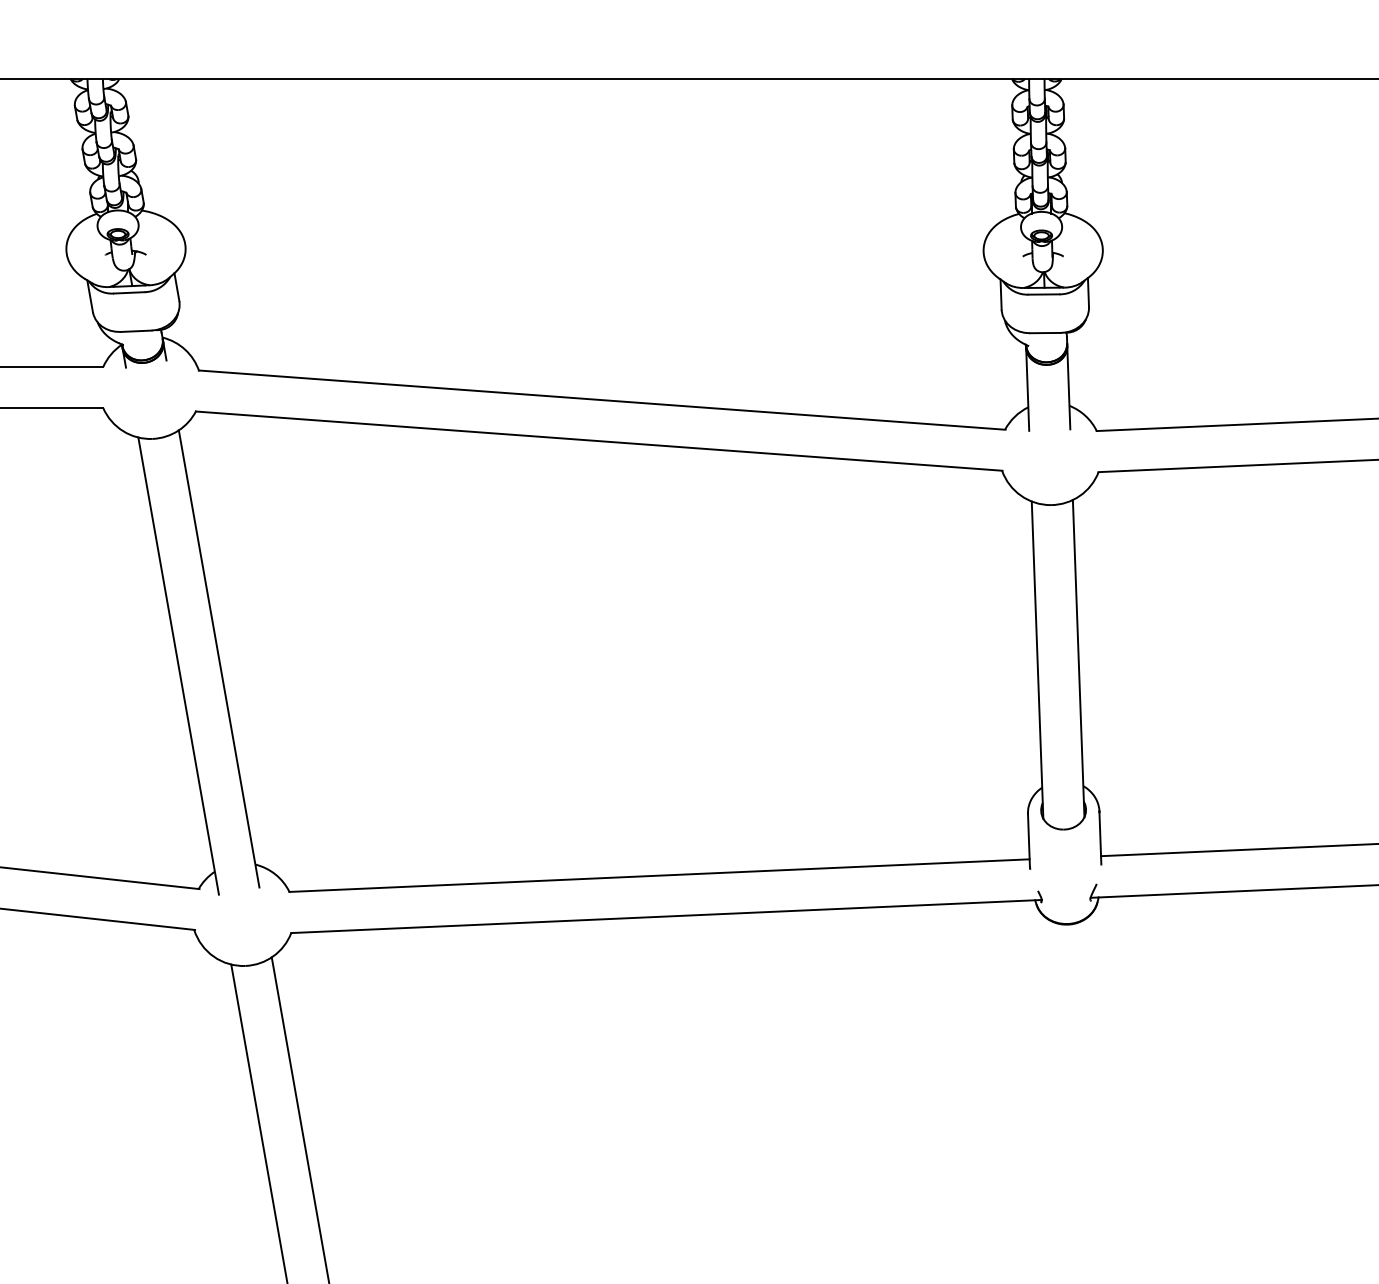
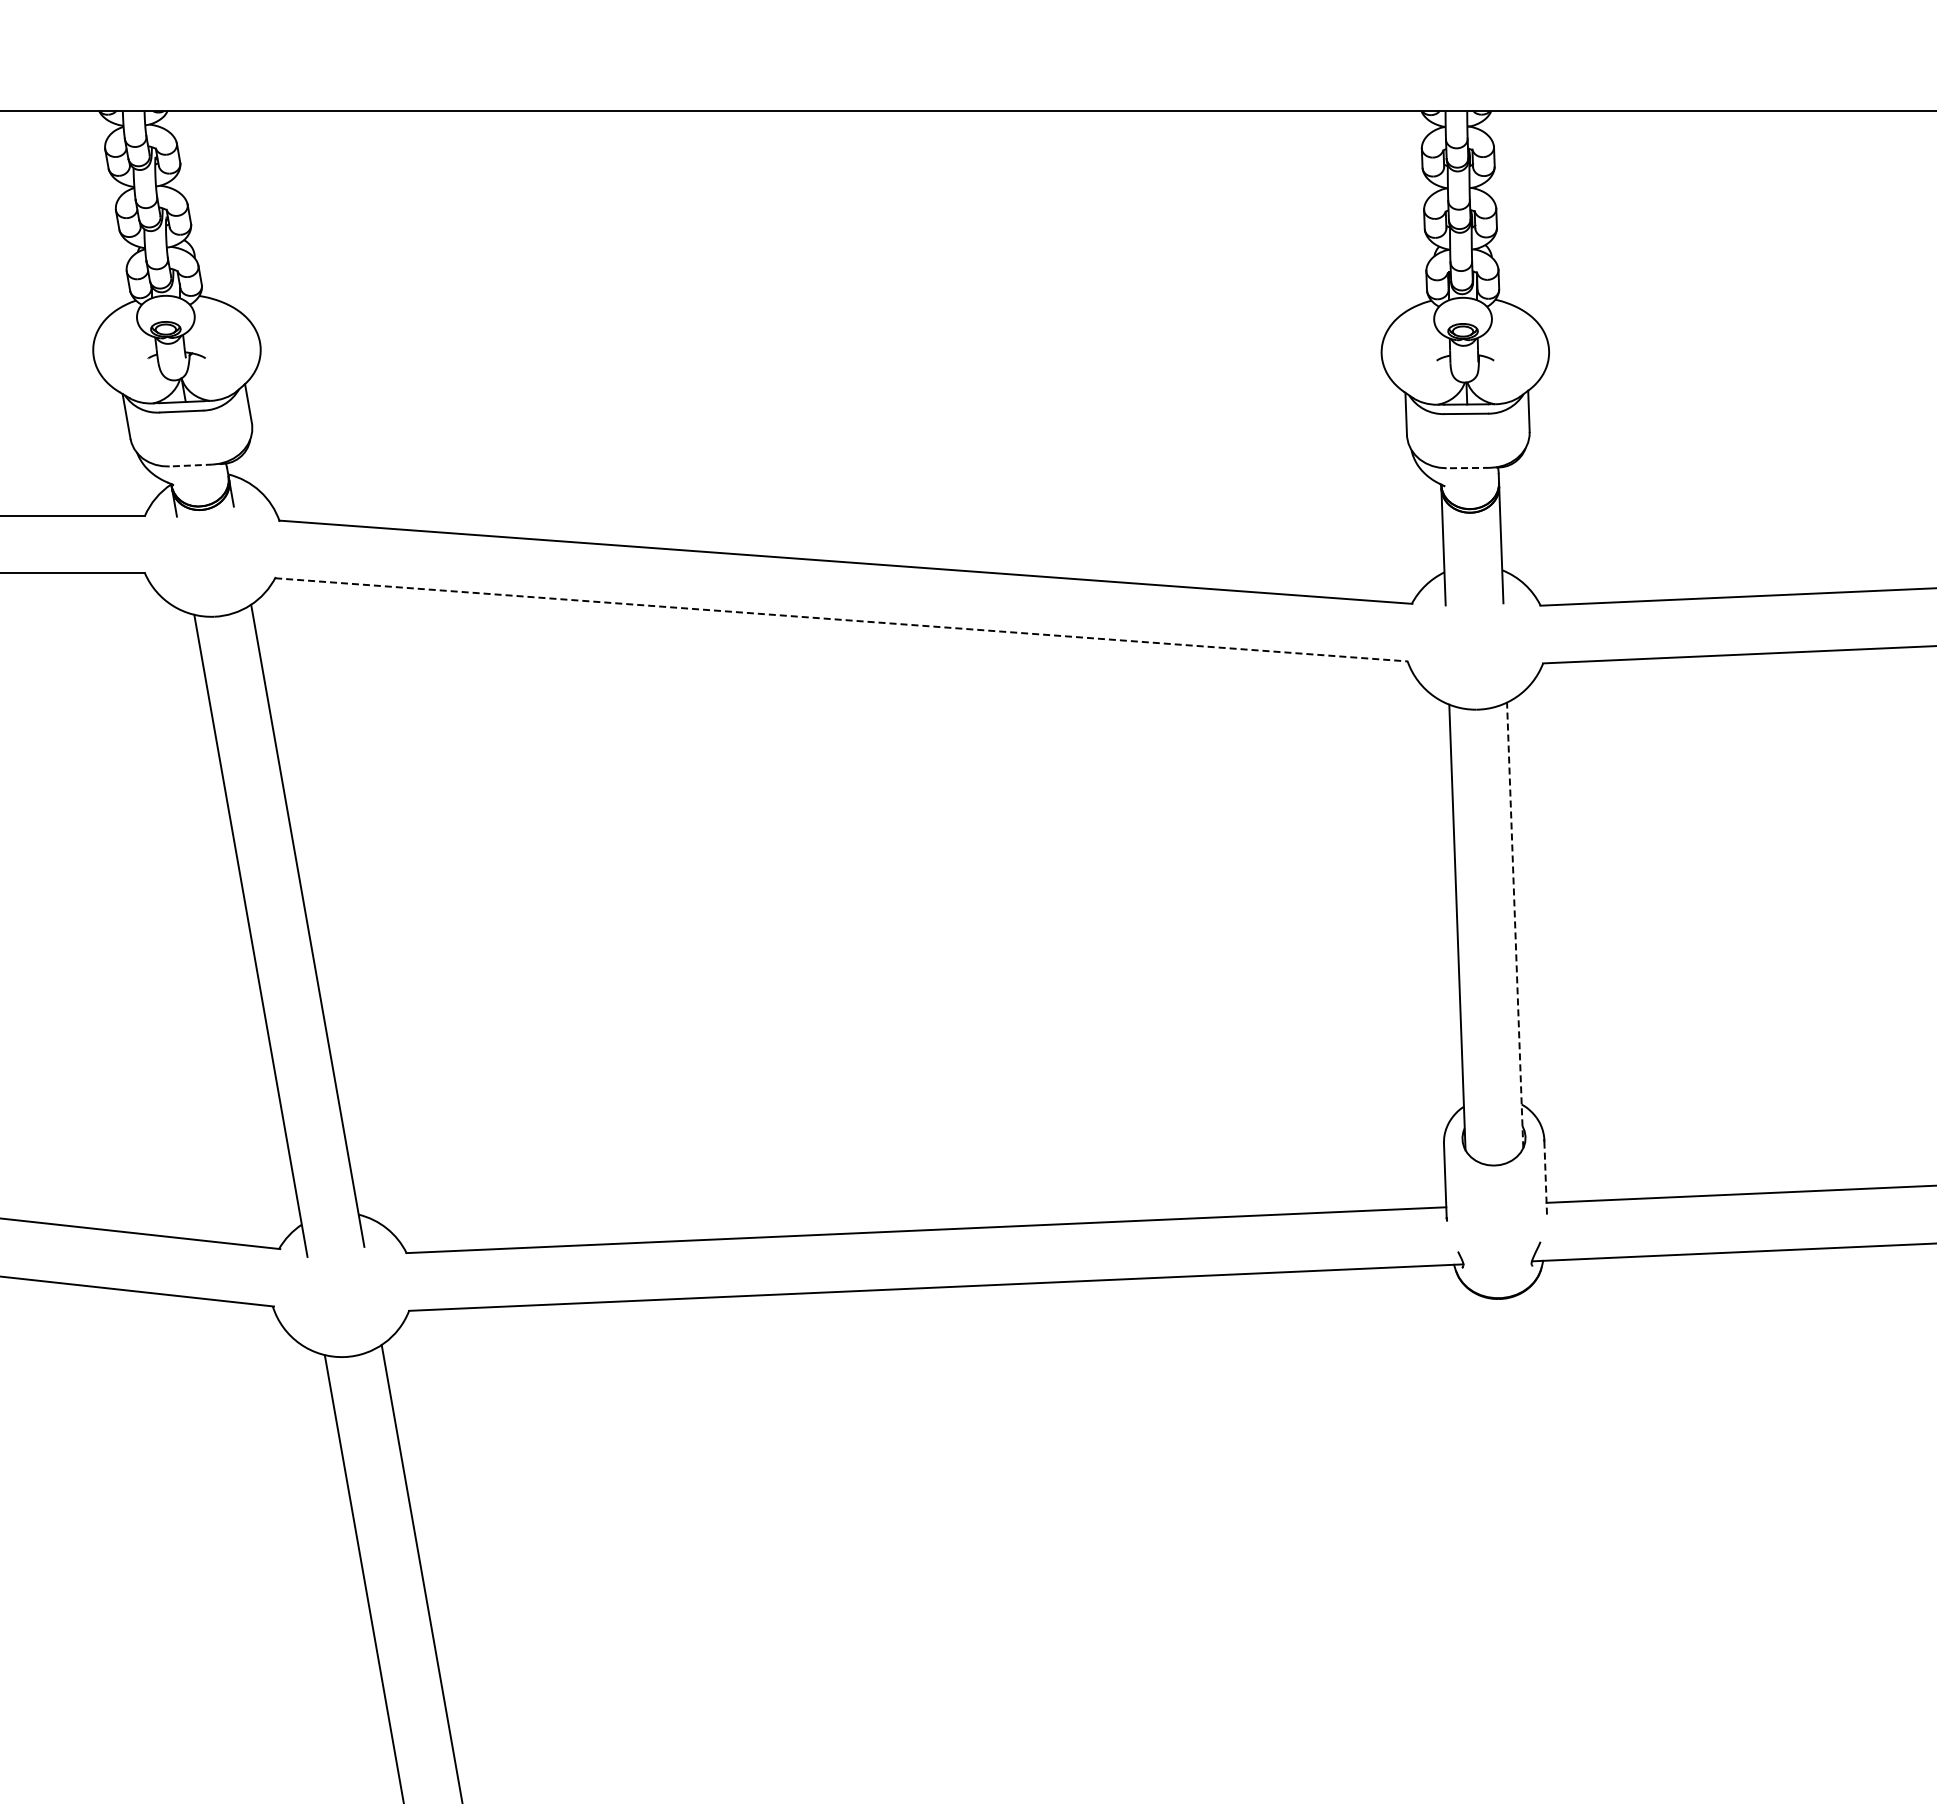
line: (136, 331) -> (191, 465), solid -> dashed
line: (1045, 333) -> (1468, 468), solid -> dashed
line: (599, 440) -> (842, 619), solid -> dashed
line: (1078, 658) -> (1515, 924), solid -> dashed
line: (1100, 837) -> (1545, 1176), solid -> dashed

